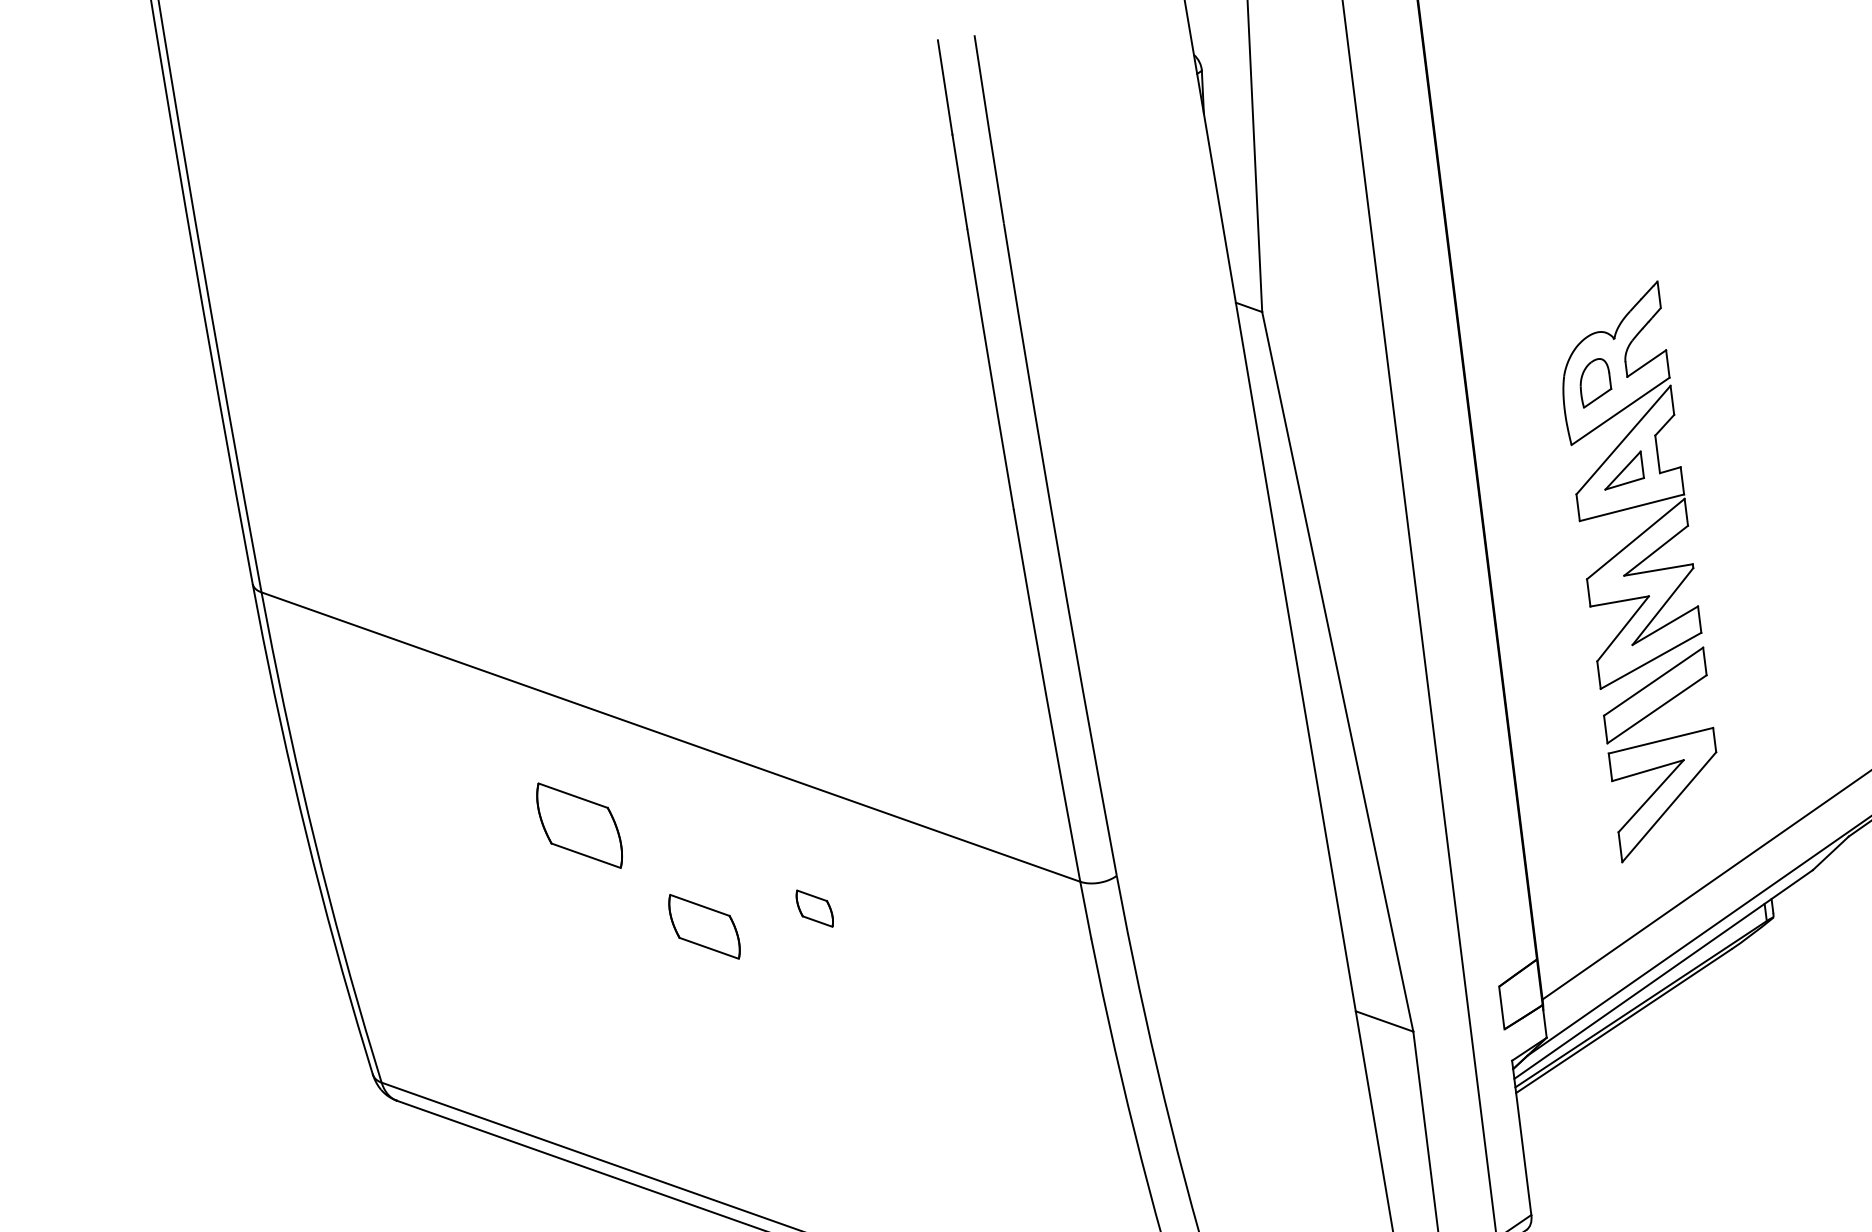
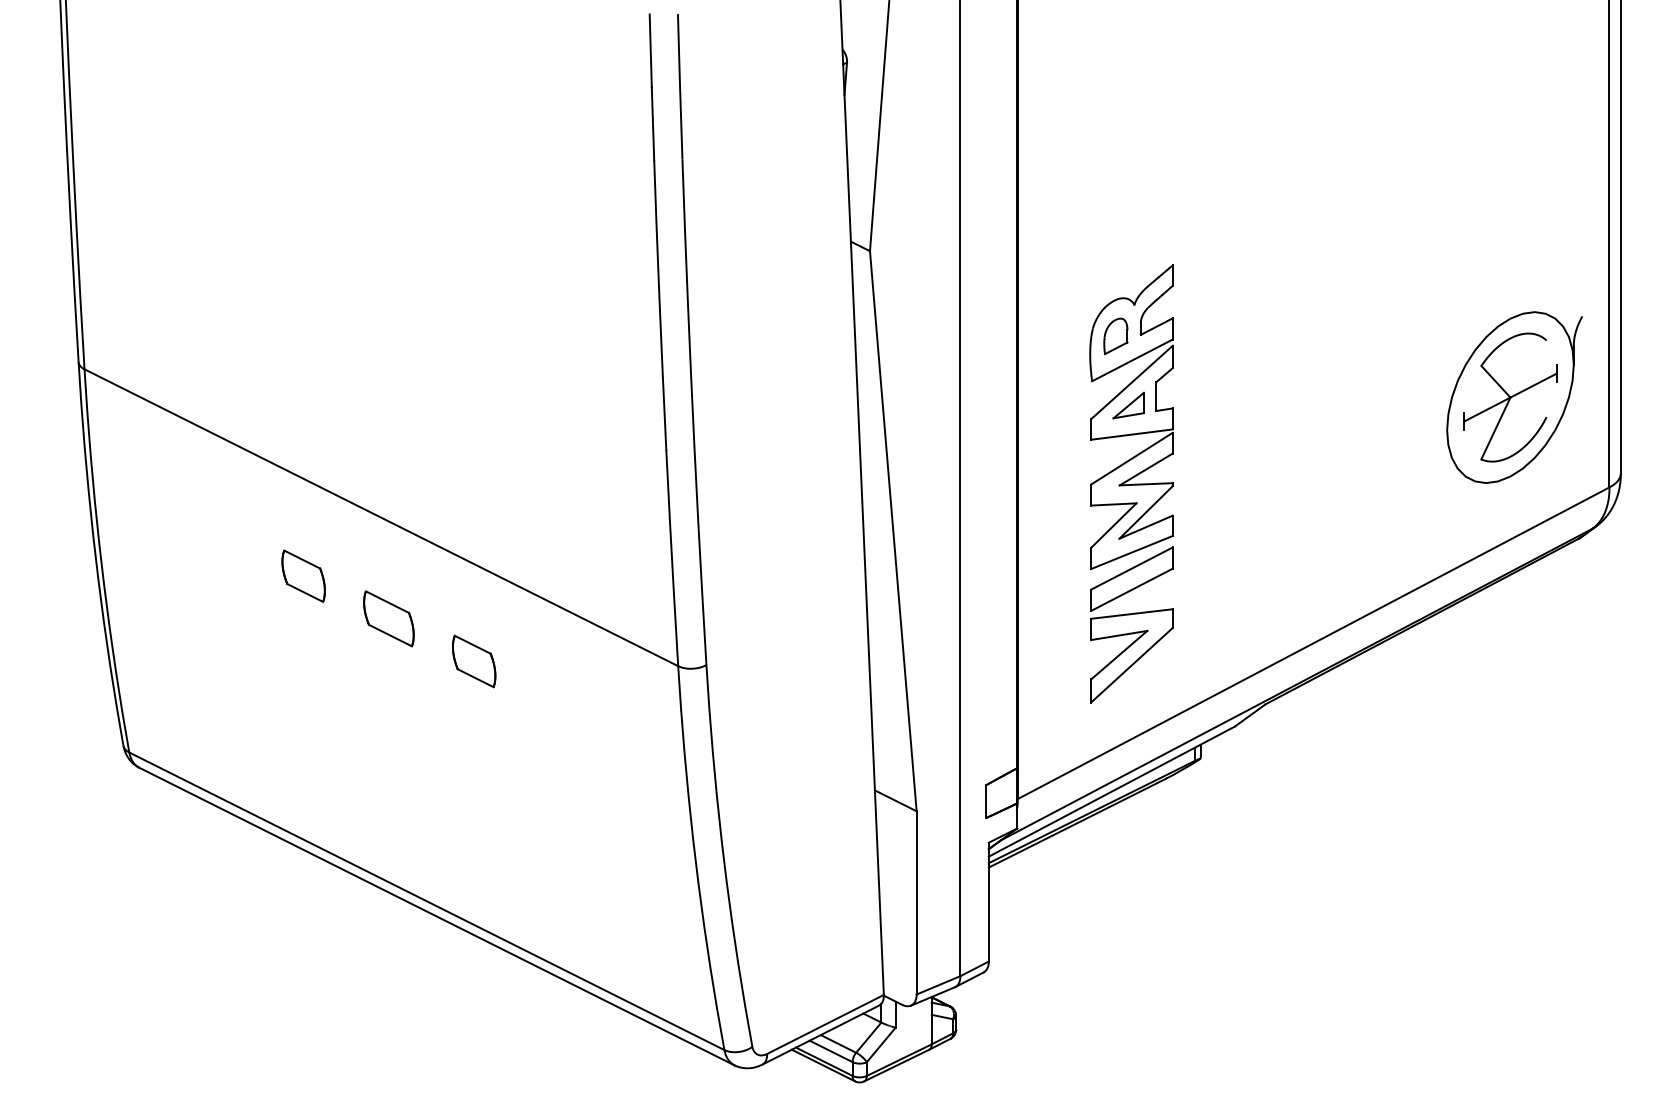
part: (579, 824) -> (303, 575), size x0.71
part: (815, 908) -> (474, 661), size x1.67
part: (703, 926) -> (388, 618), moved

